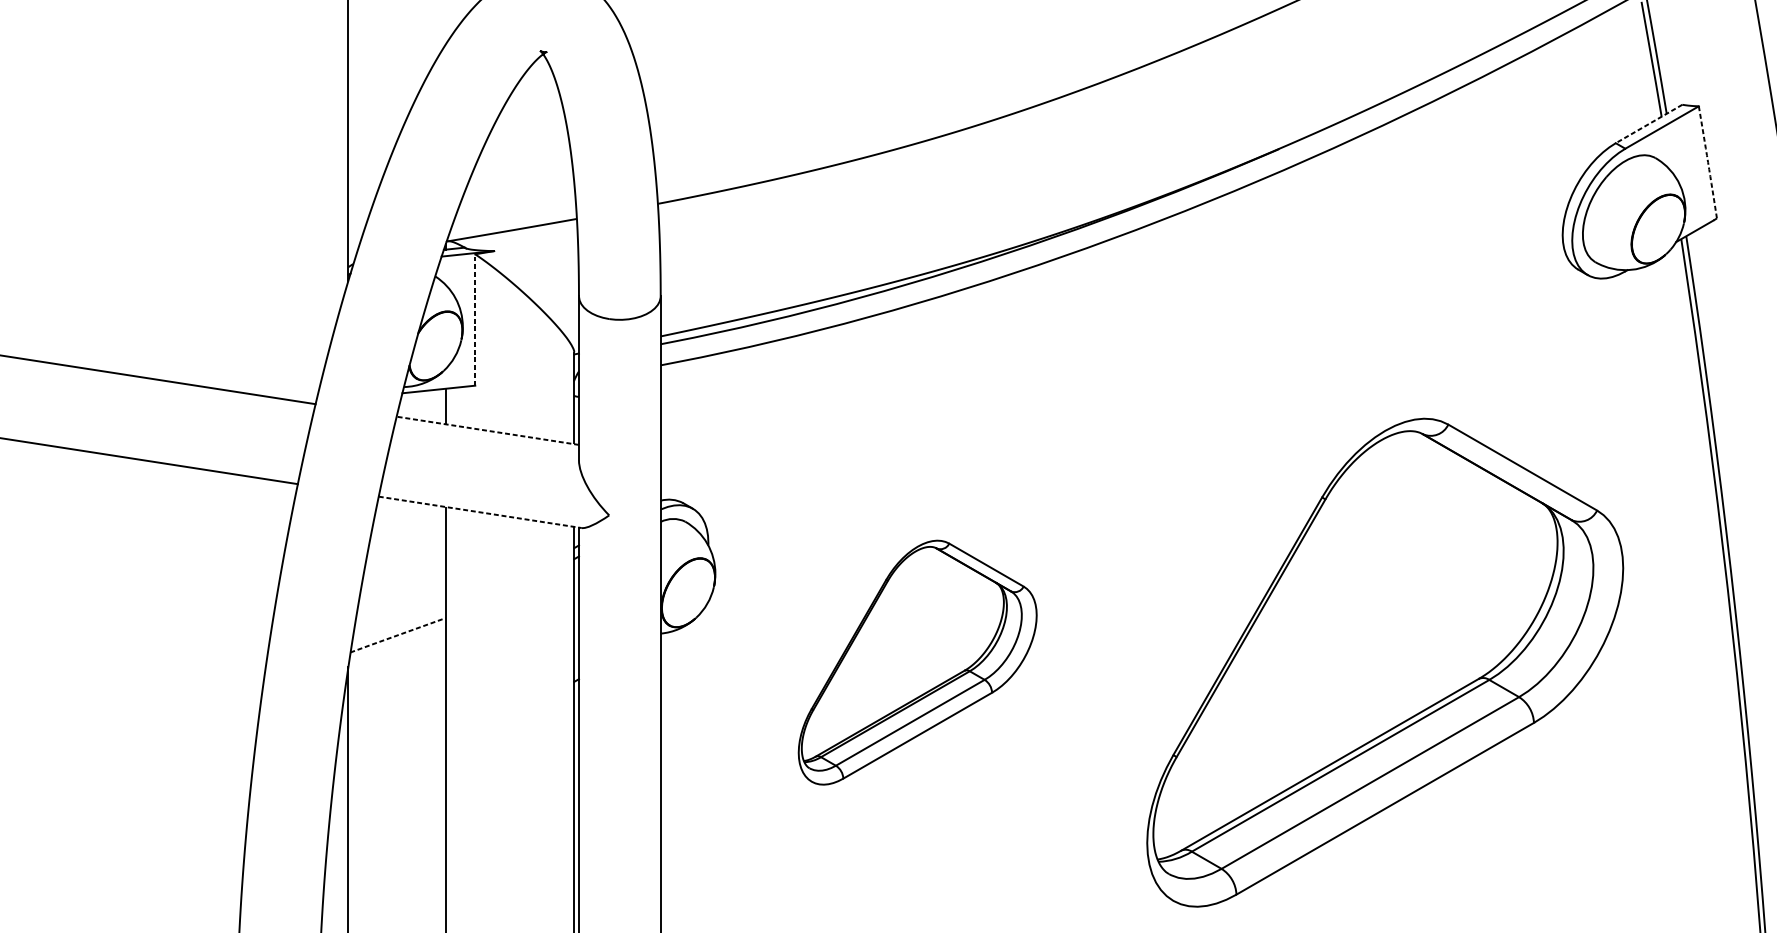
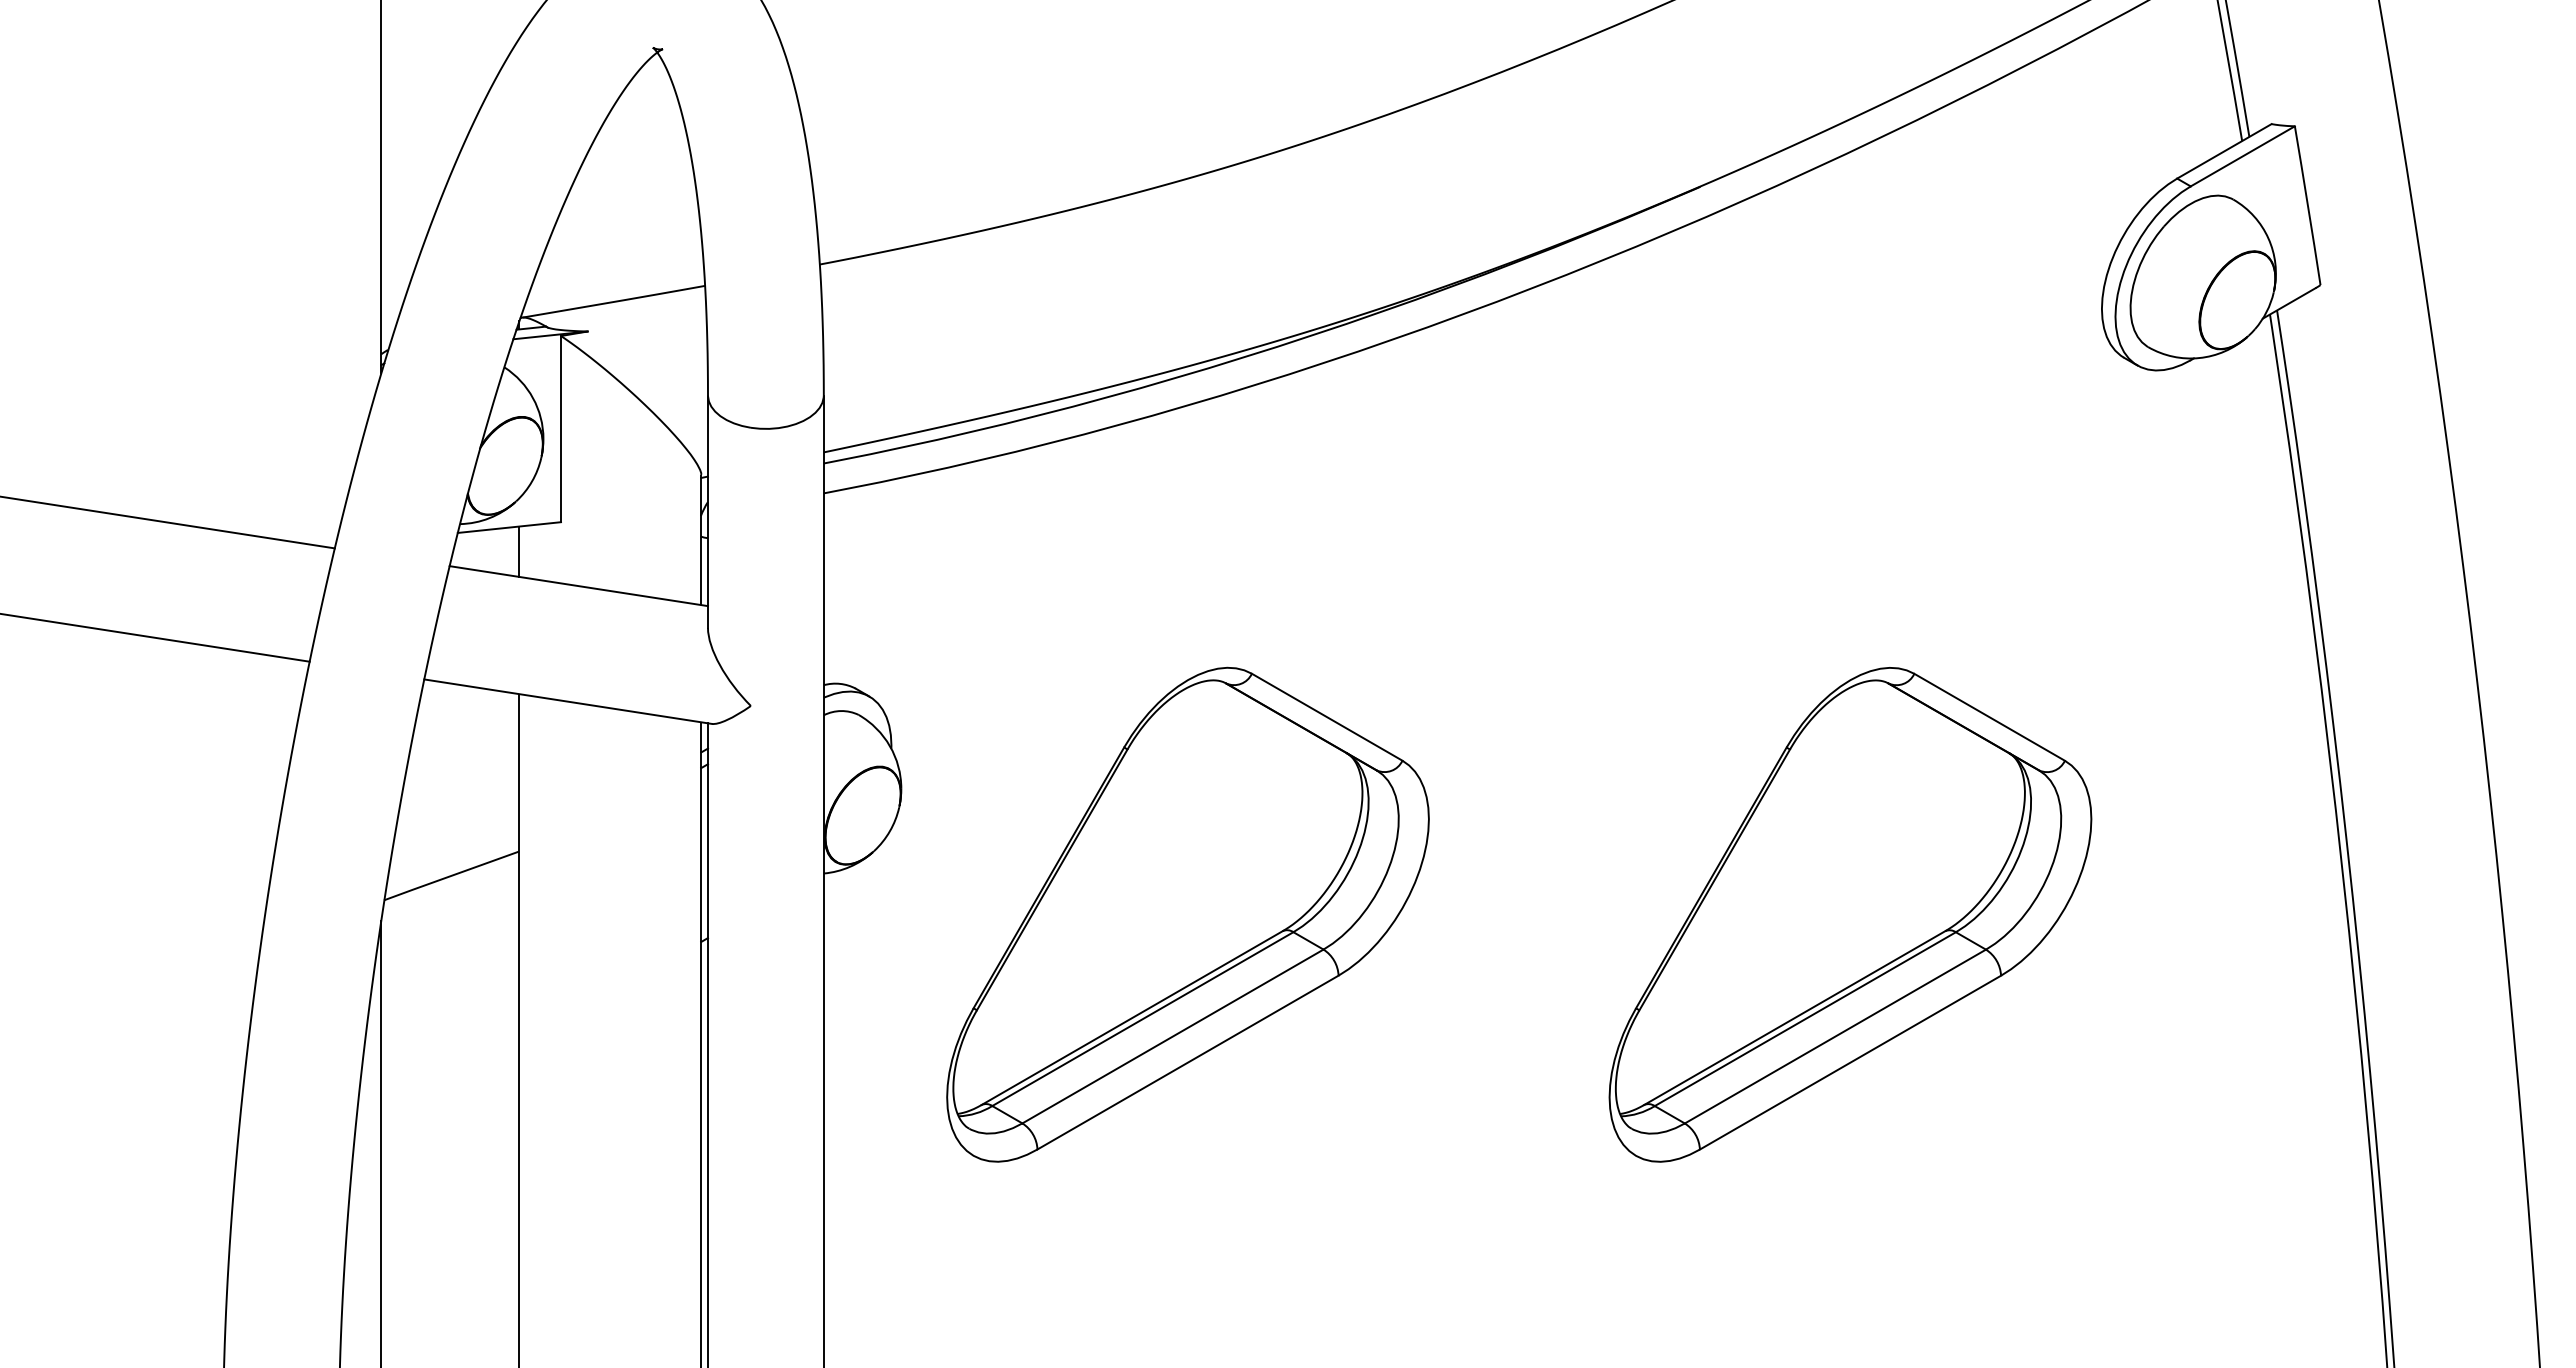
line: (1648, 124) -> (2223, 151), dashed -> solid
arc: (1707, 162) -> (2307, 205), dashed -> solid
line: (475, 319) -> (561, 428), dashed -> solid
line: (487, 431) -> (578, 586), dashed -> solid
line: (480, 512) -> (568, 701), dashed -> solid
line: (397, 635) -> (450, 876), dashed -> solid
part: (917, 662) -> (1187, 914), size x1.43
part: (1385, 662) -> (1850, 914), size x0.71

